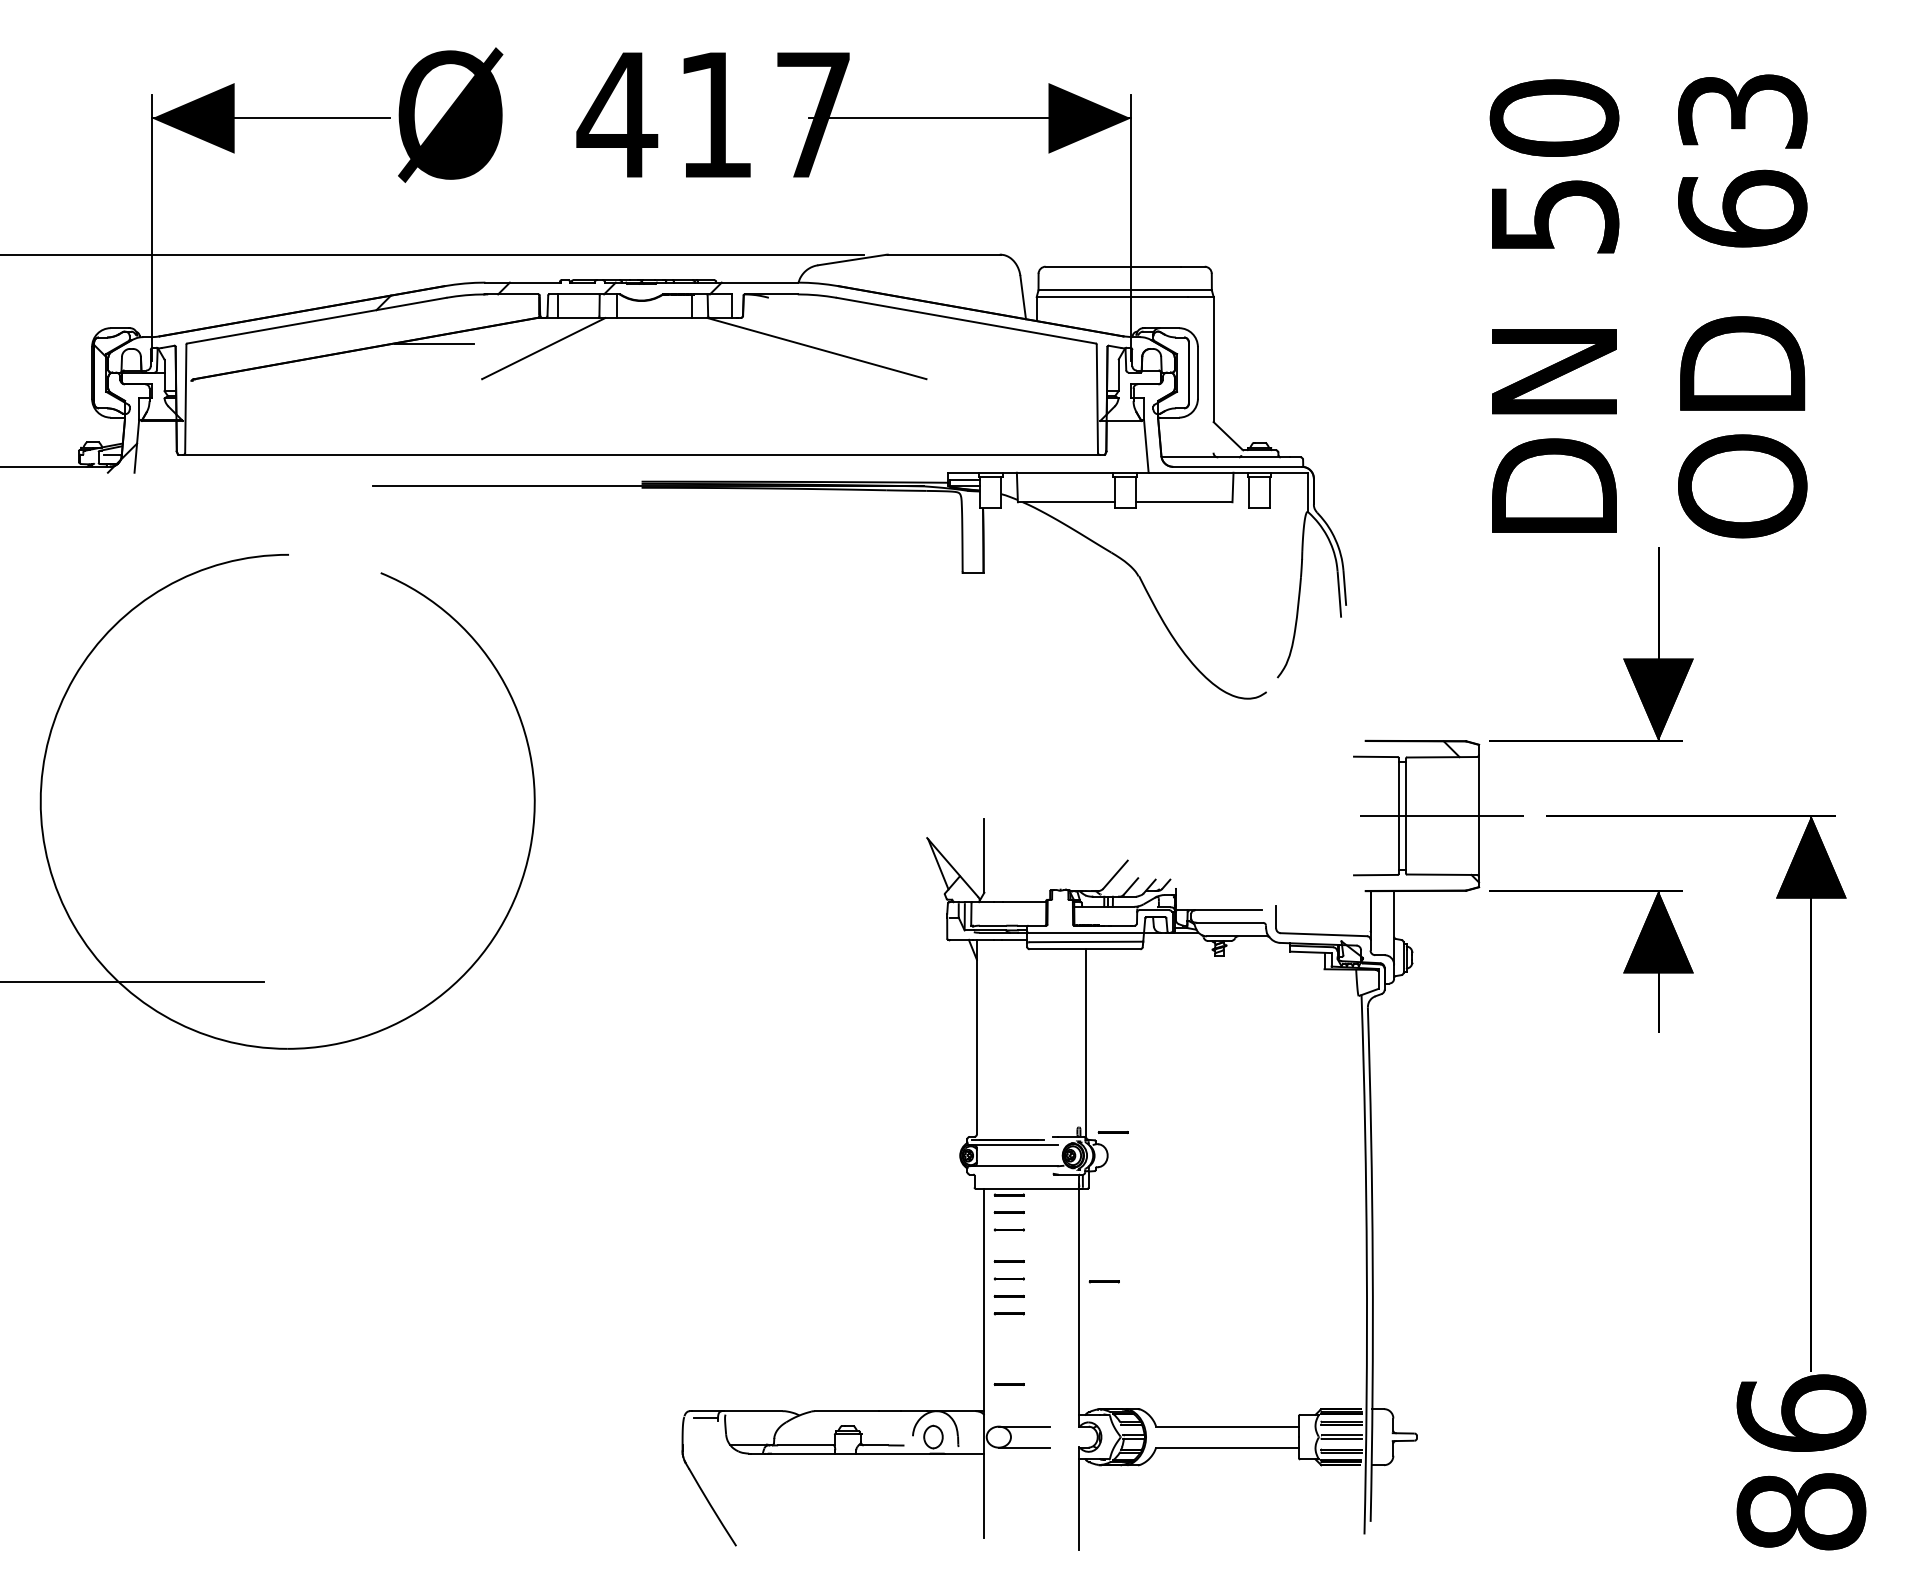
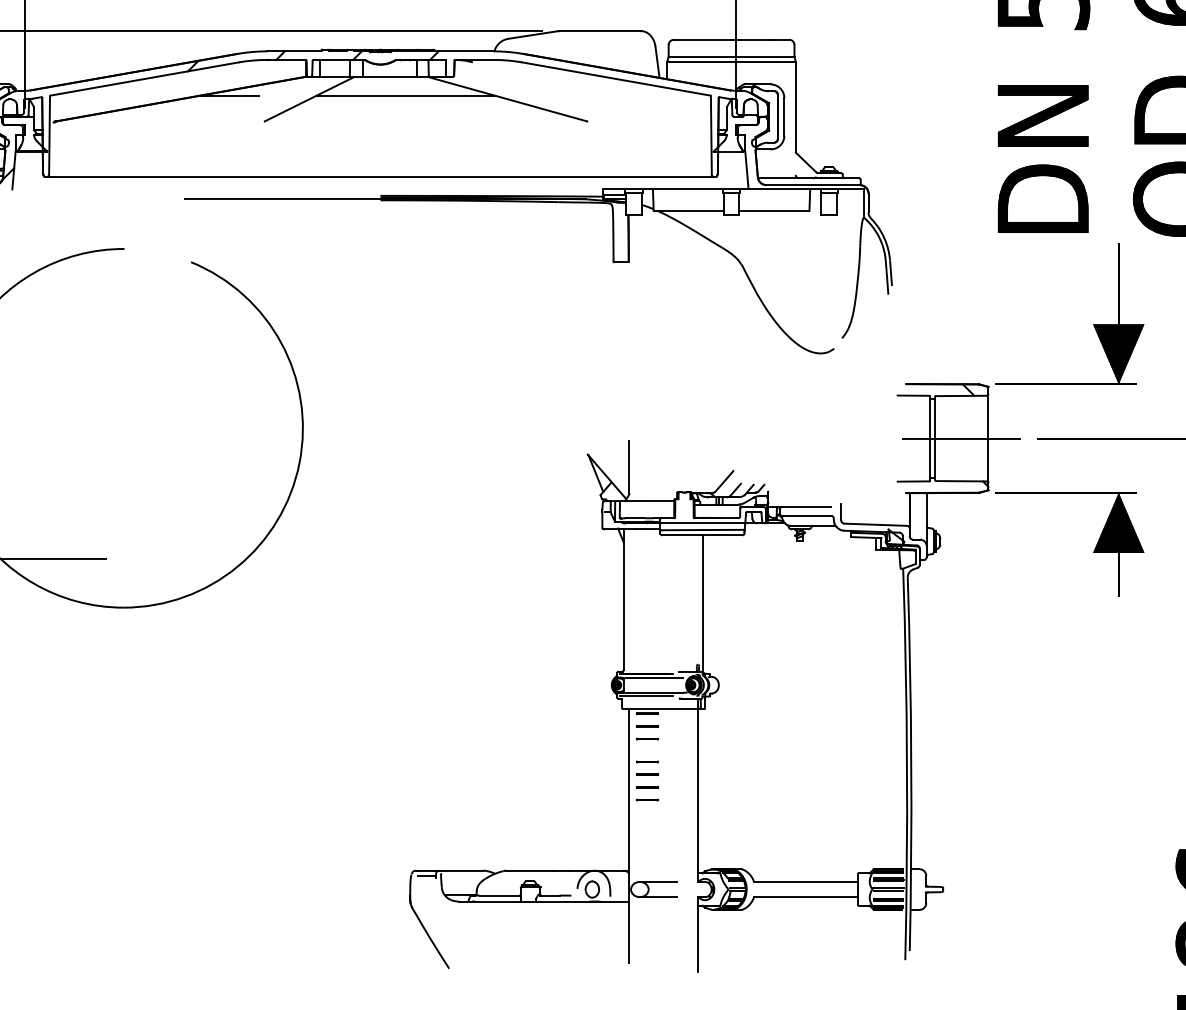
line: (676, 343) -> (405, 95), added
line: (1112, 1132) -> (722, 668), removed
line: (1007, 1171) -> (646, 696), added
line: (1103, 1281) -> (715, 776), removed
line: (1008, 1384) -> (646, 851), removed

